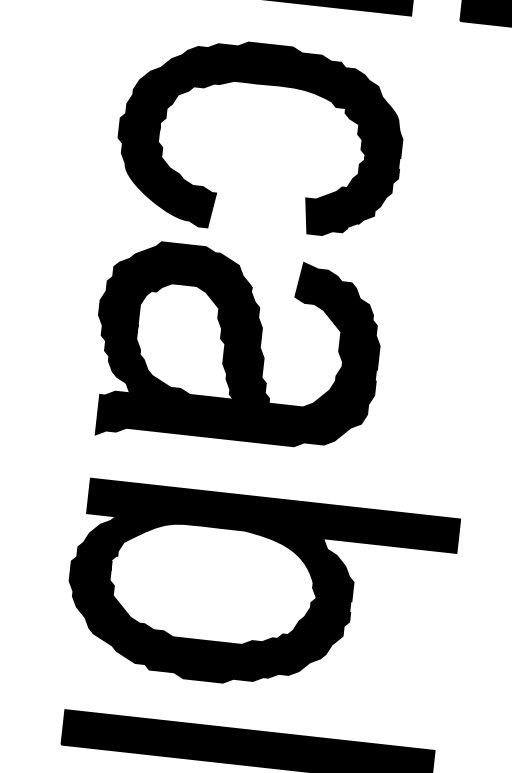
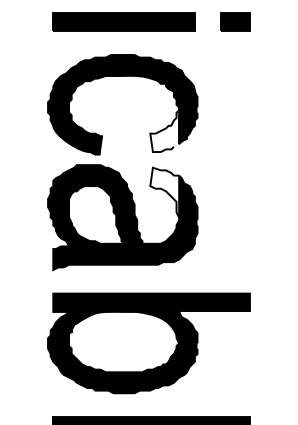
fill: (333, 193) -> (164, 129), removed
fill: (320, 311) -> (164, 192), removed

